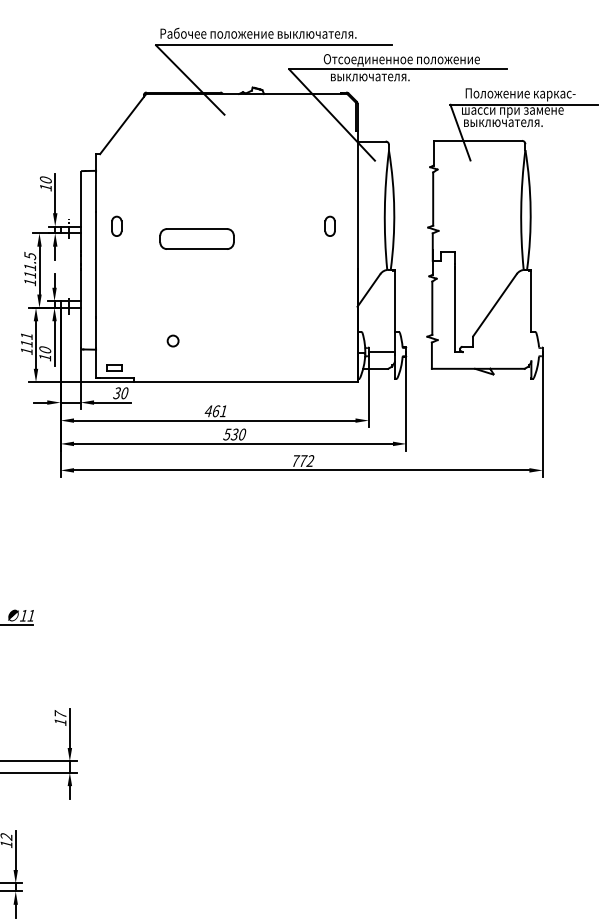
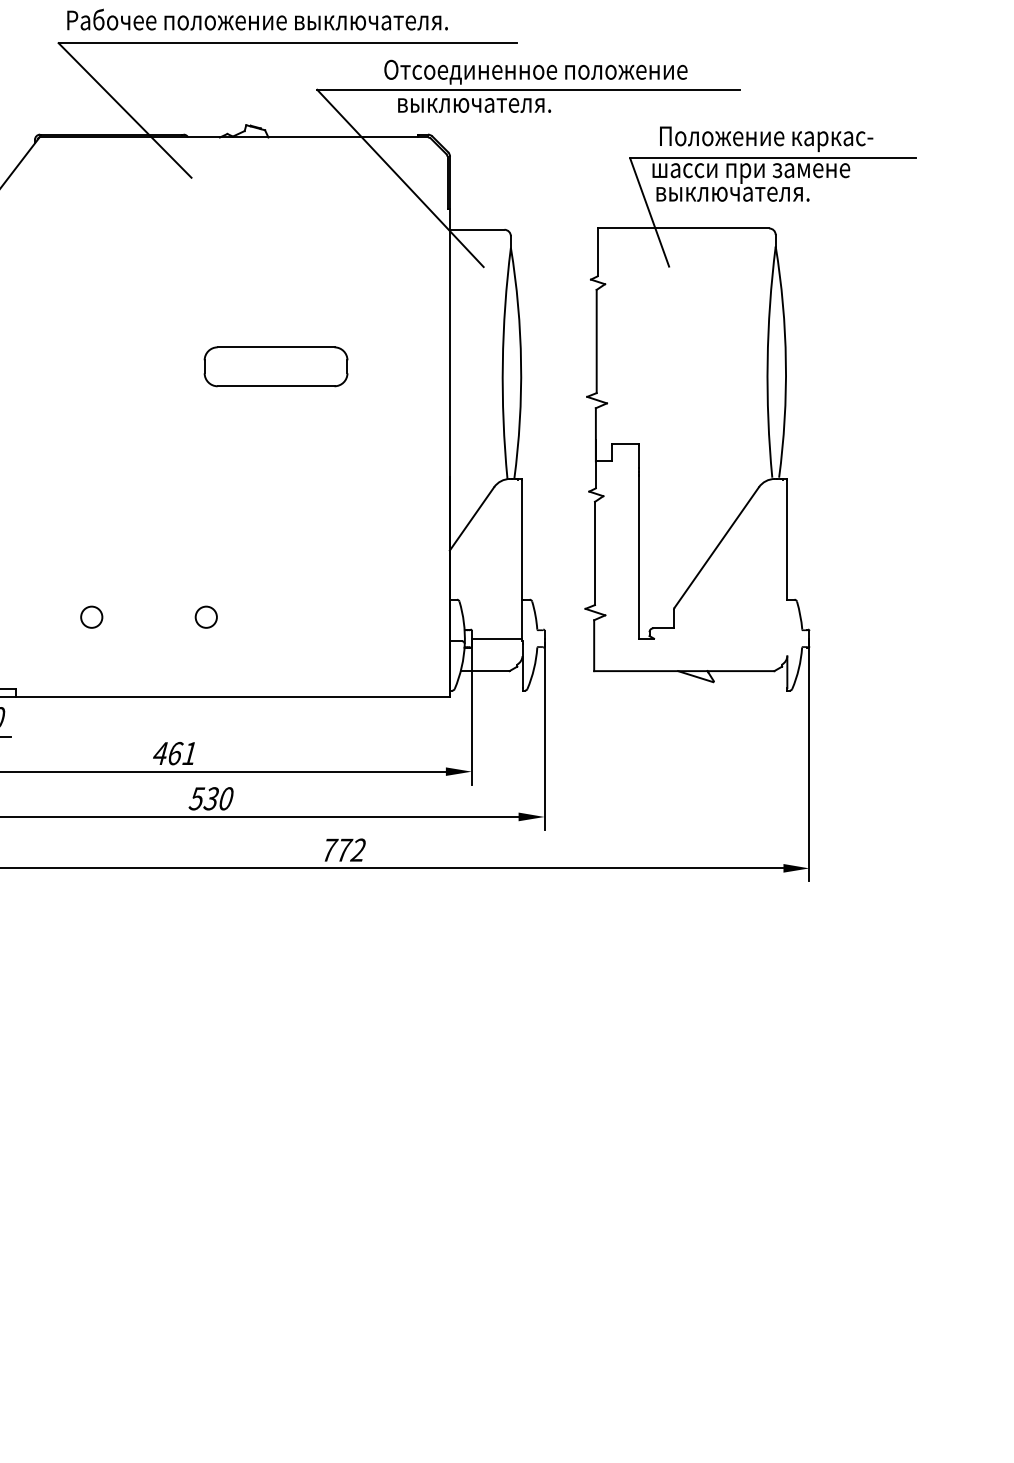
part: (329, 225) -> (395, 392), removed
part: (196, 238) -> (274, 365), moved
circle: (231, 340) -> (205, 616), added

